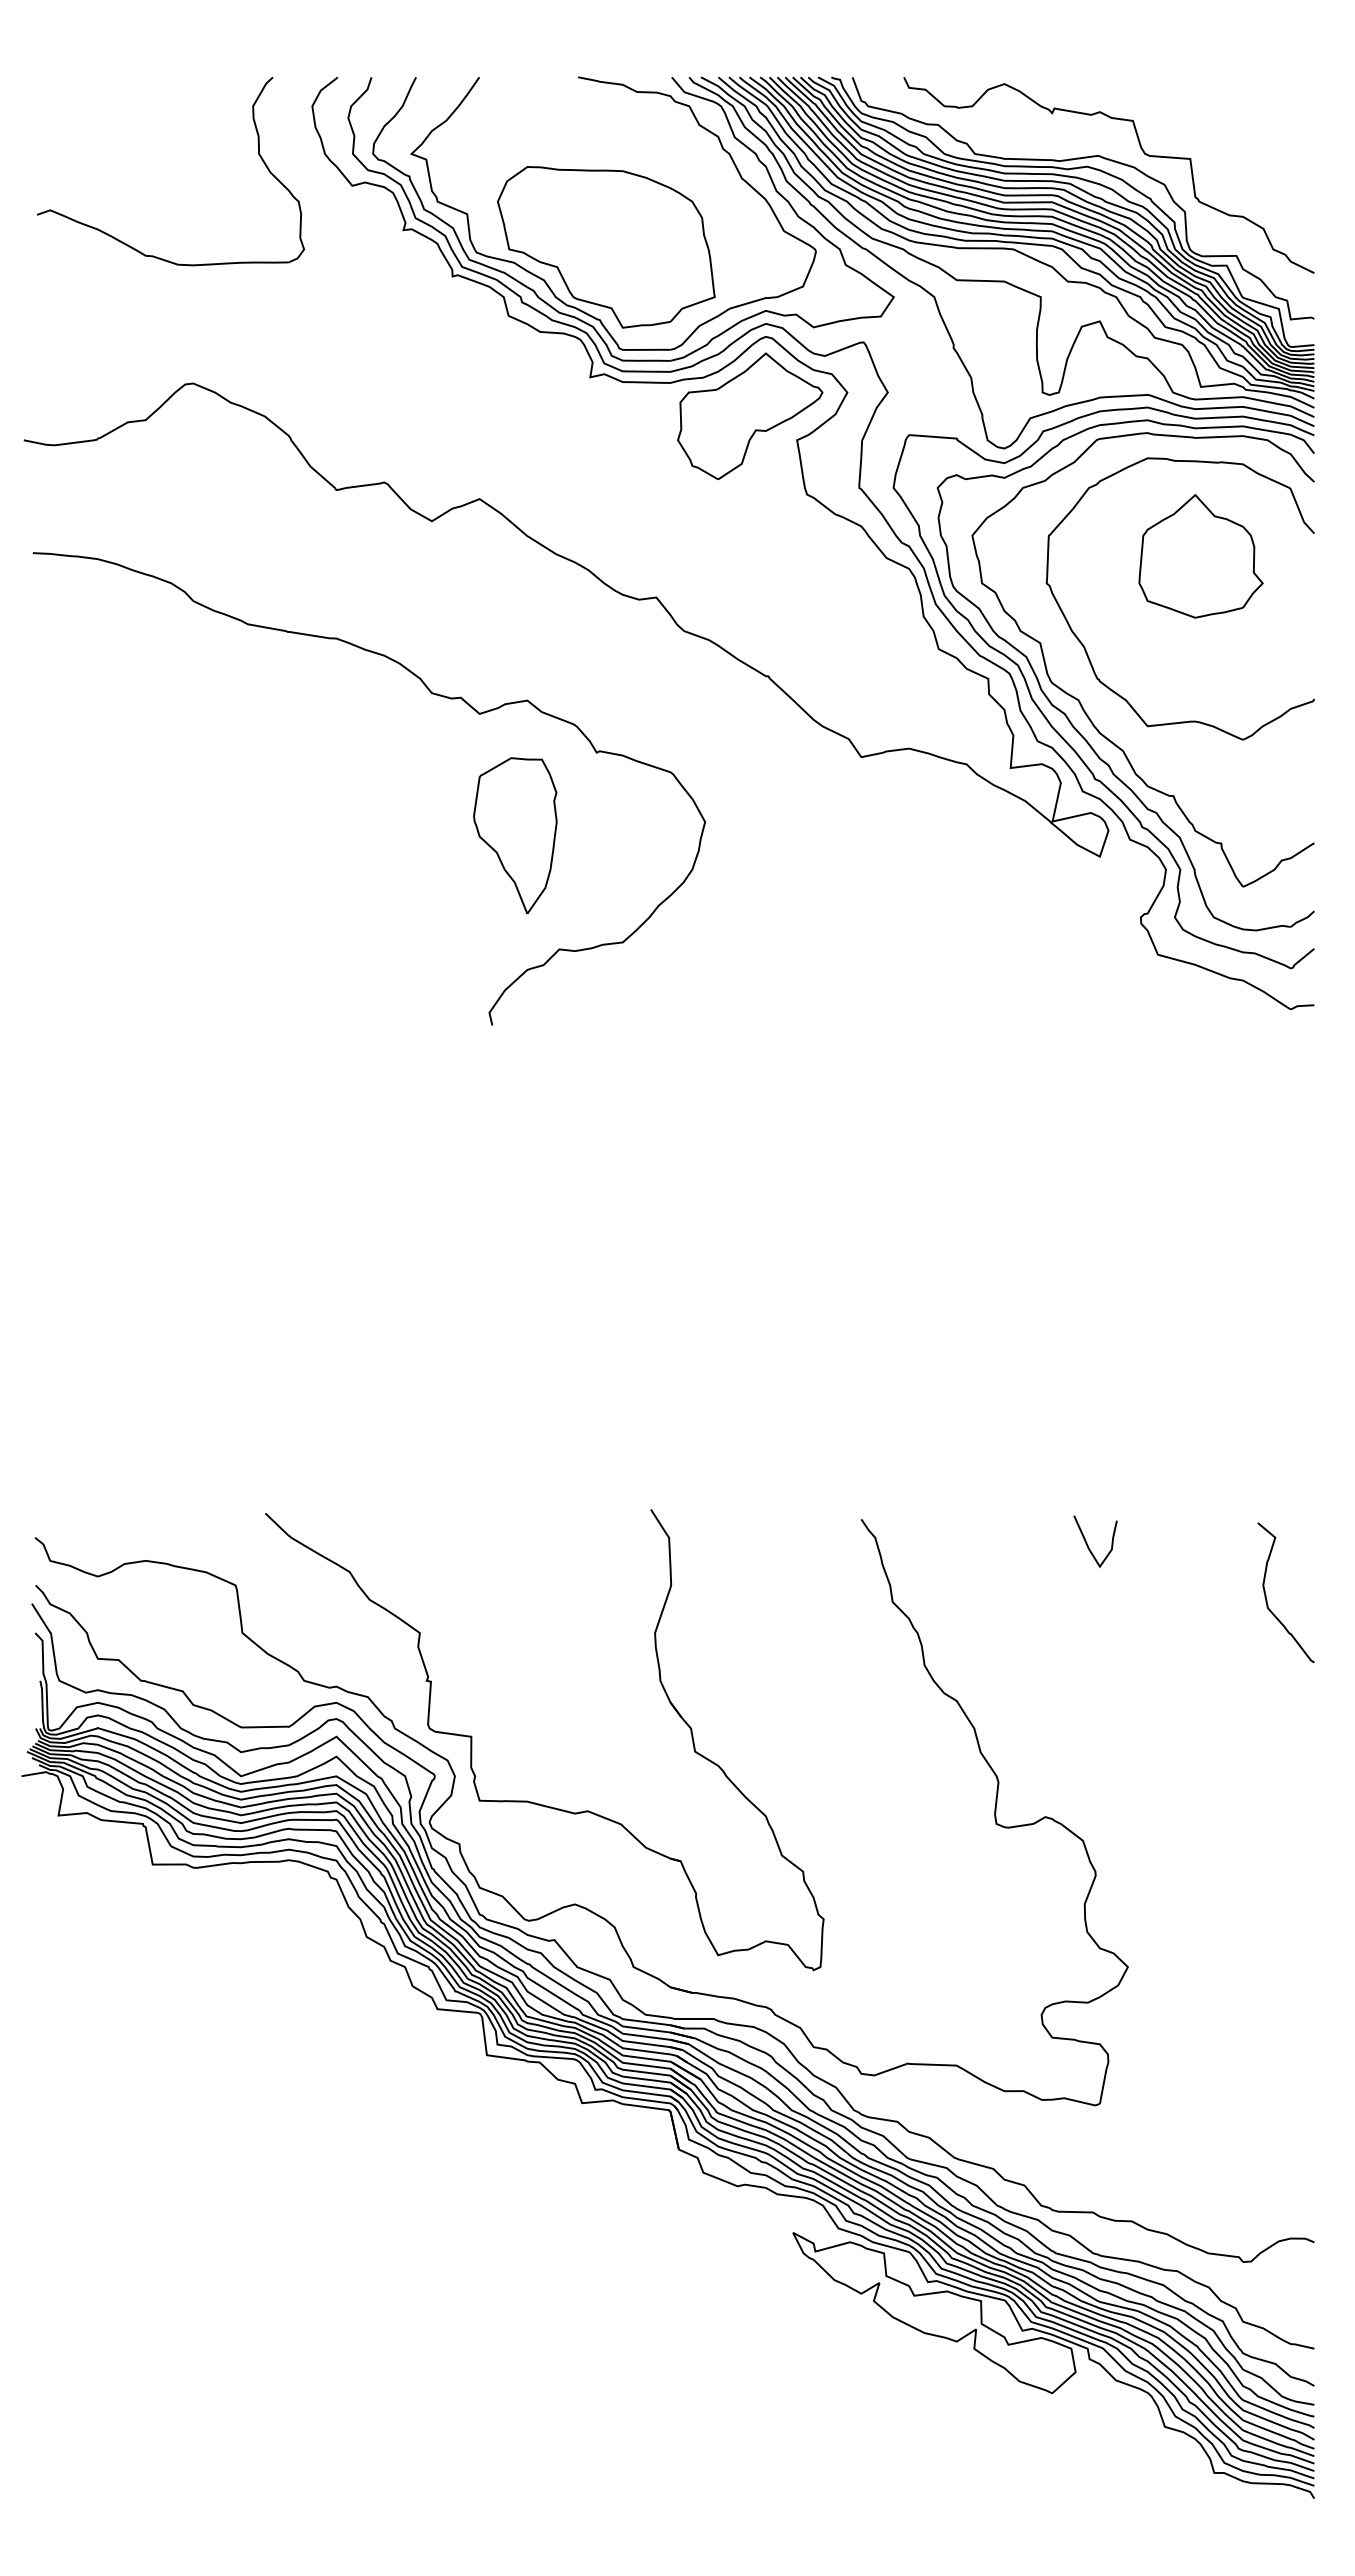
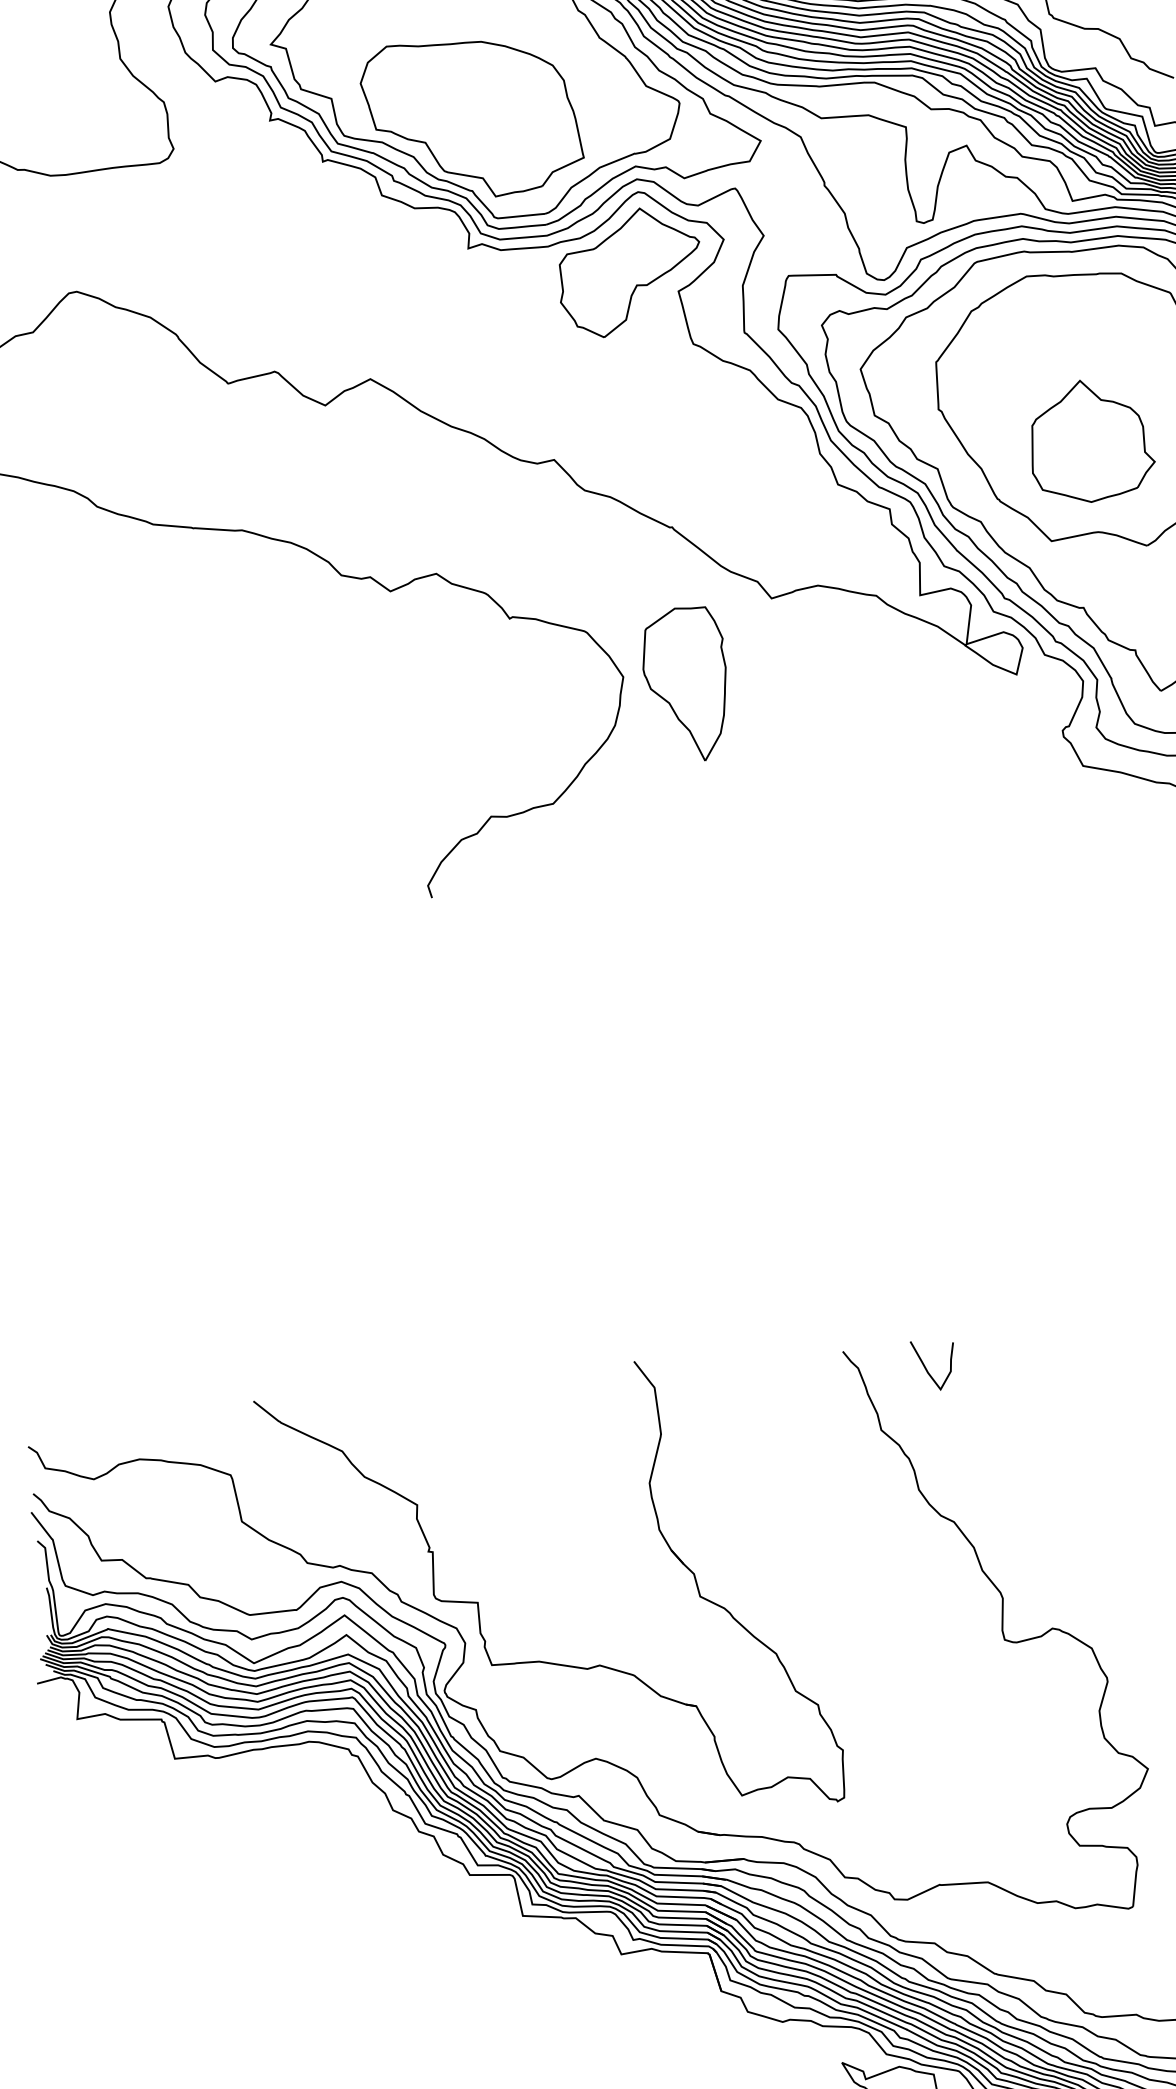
part: (1200, 556) -> (1090, 441), moved
part: (515, 835) -> (686, 684), moved
curve: (1087, 1542) -> (926, 1366), moved

